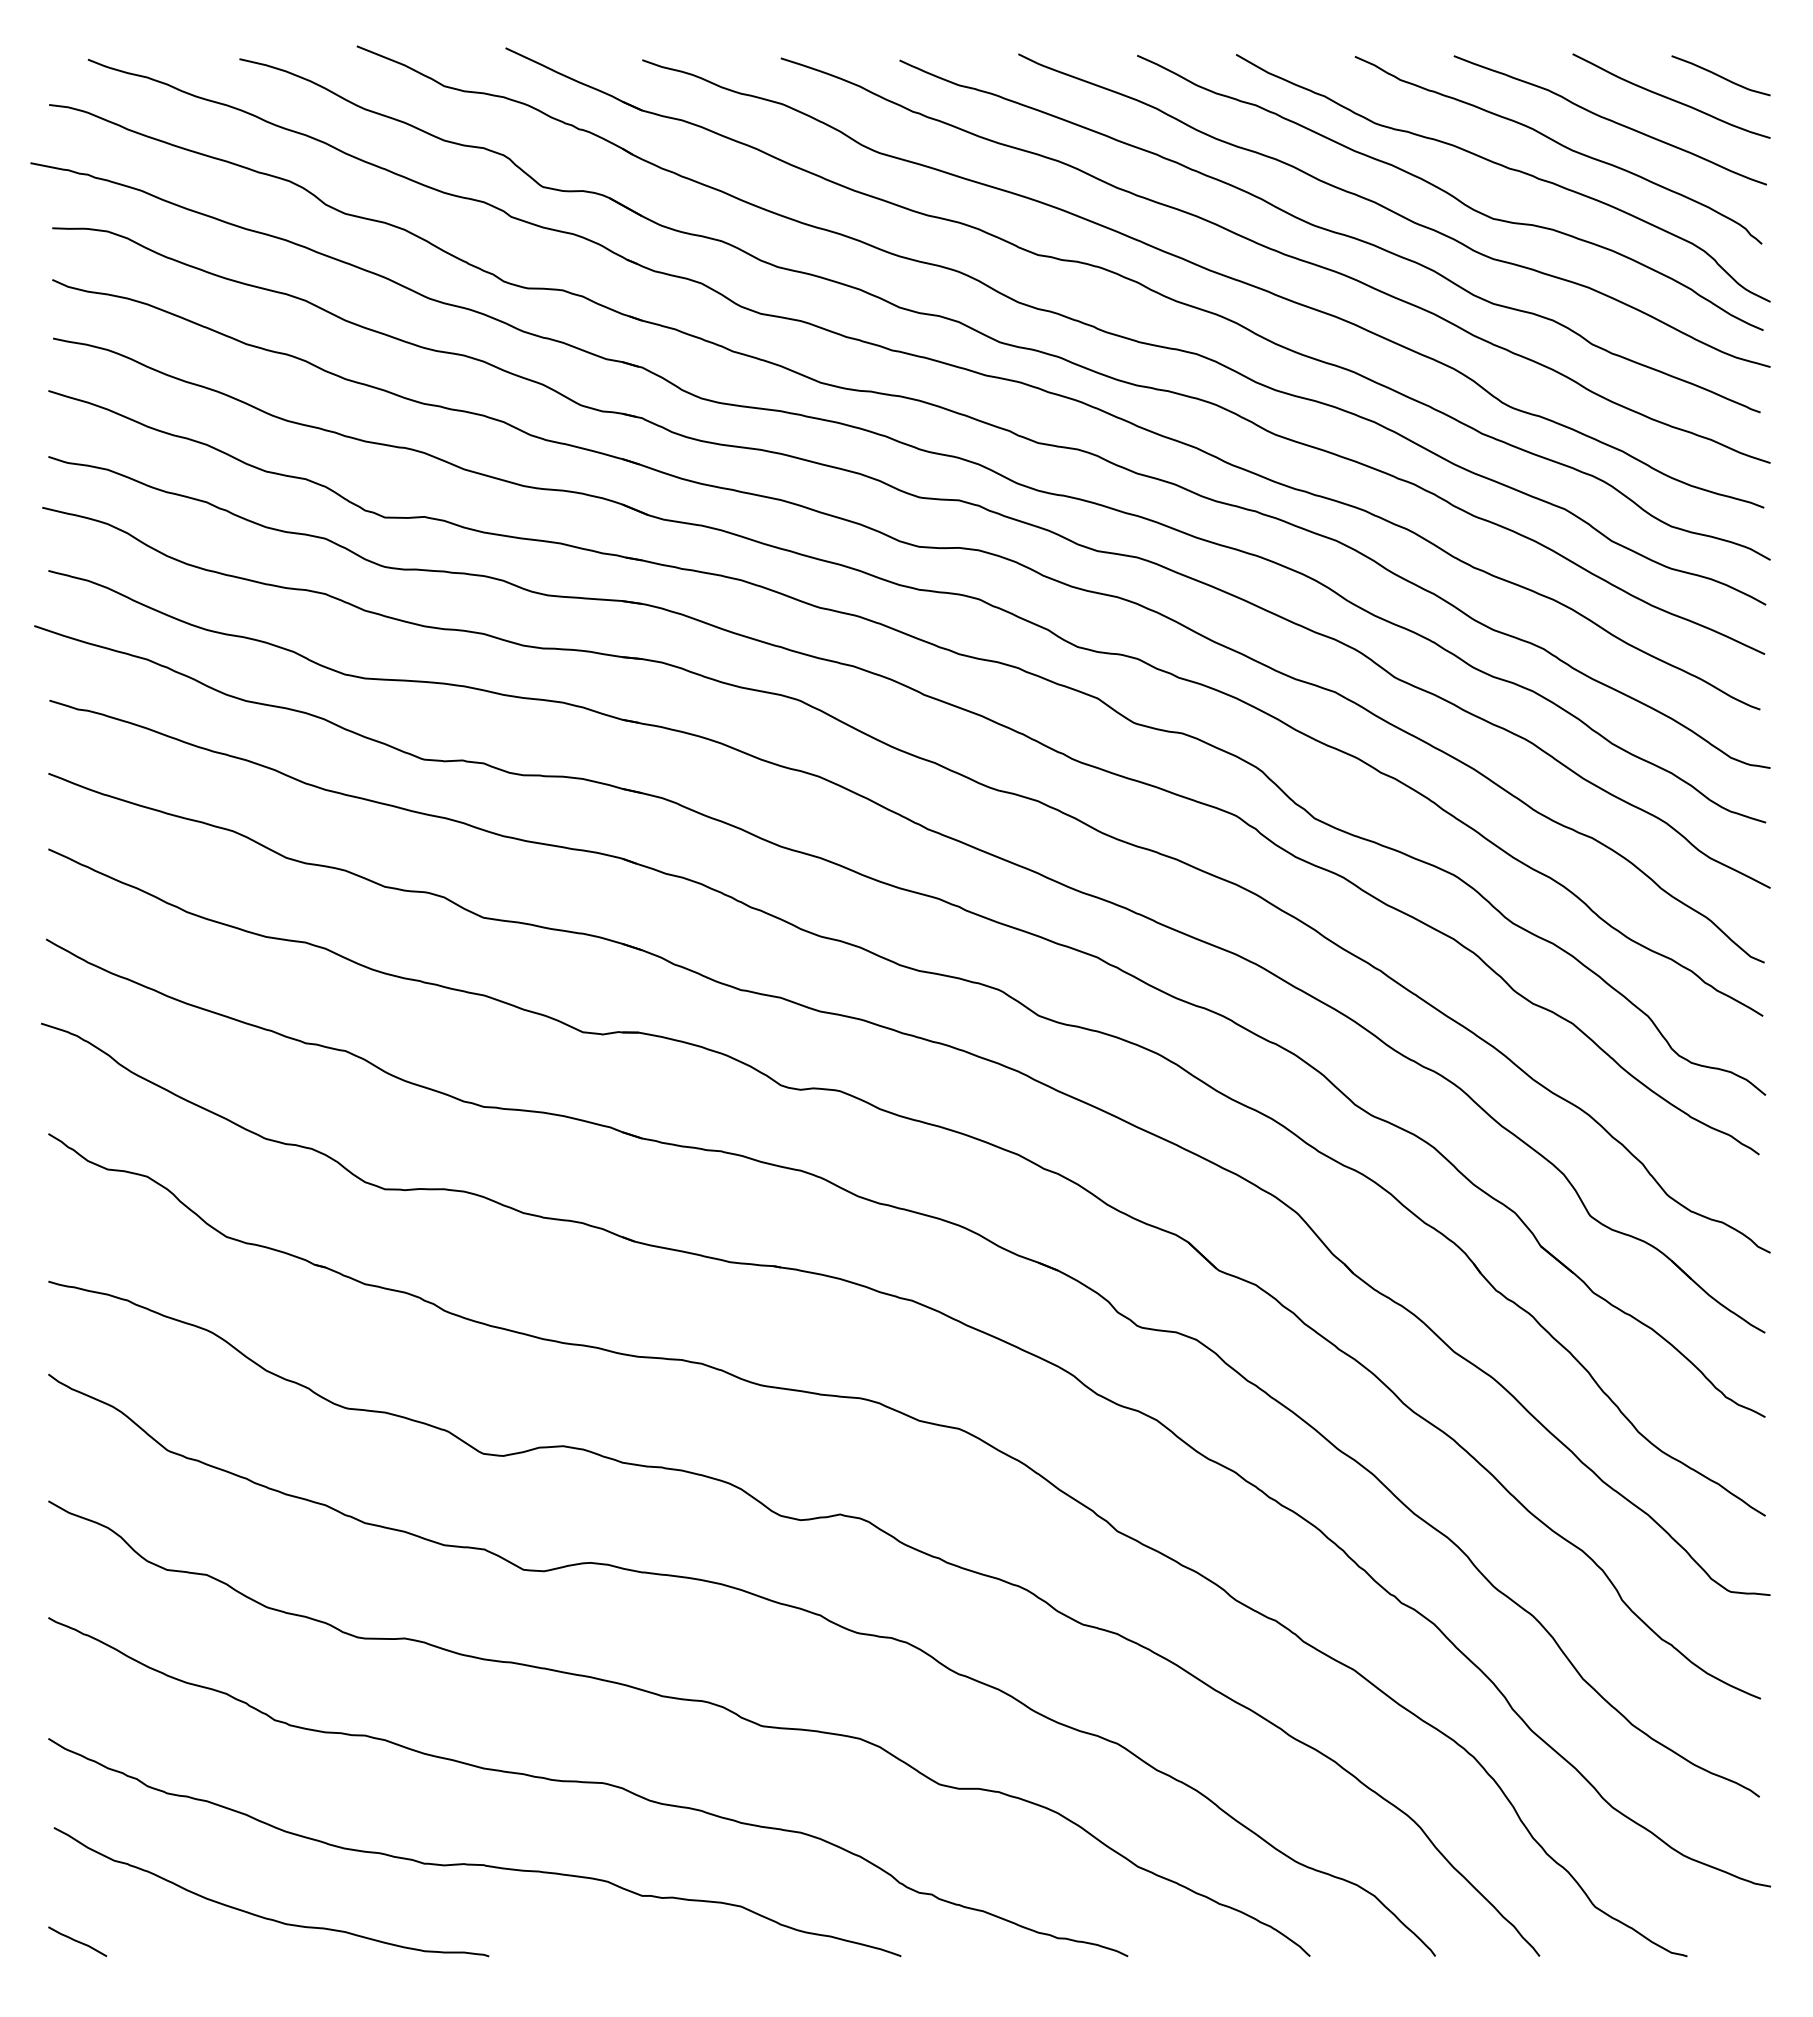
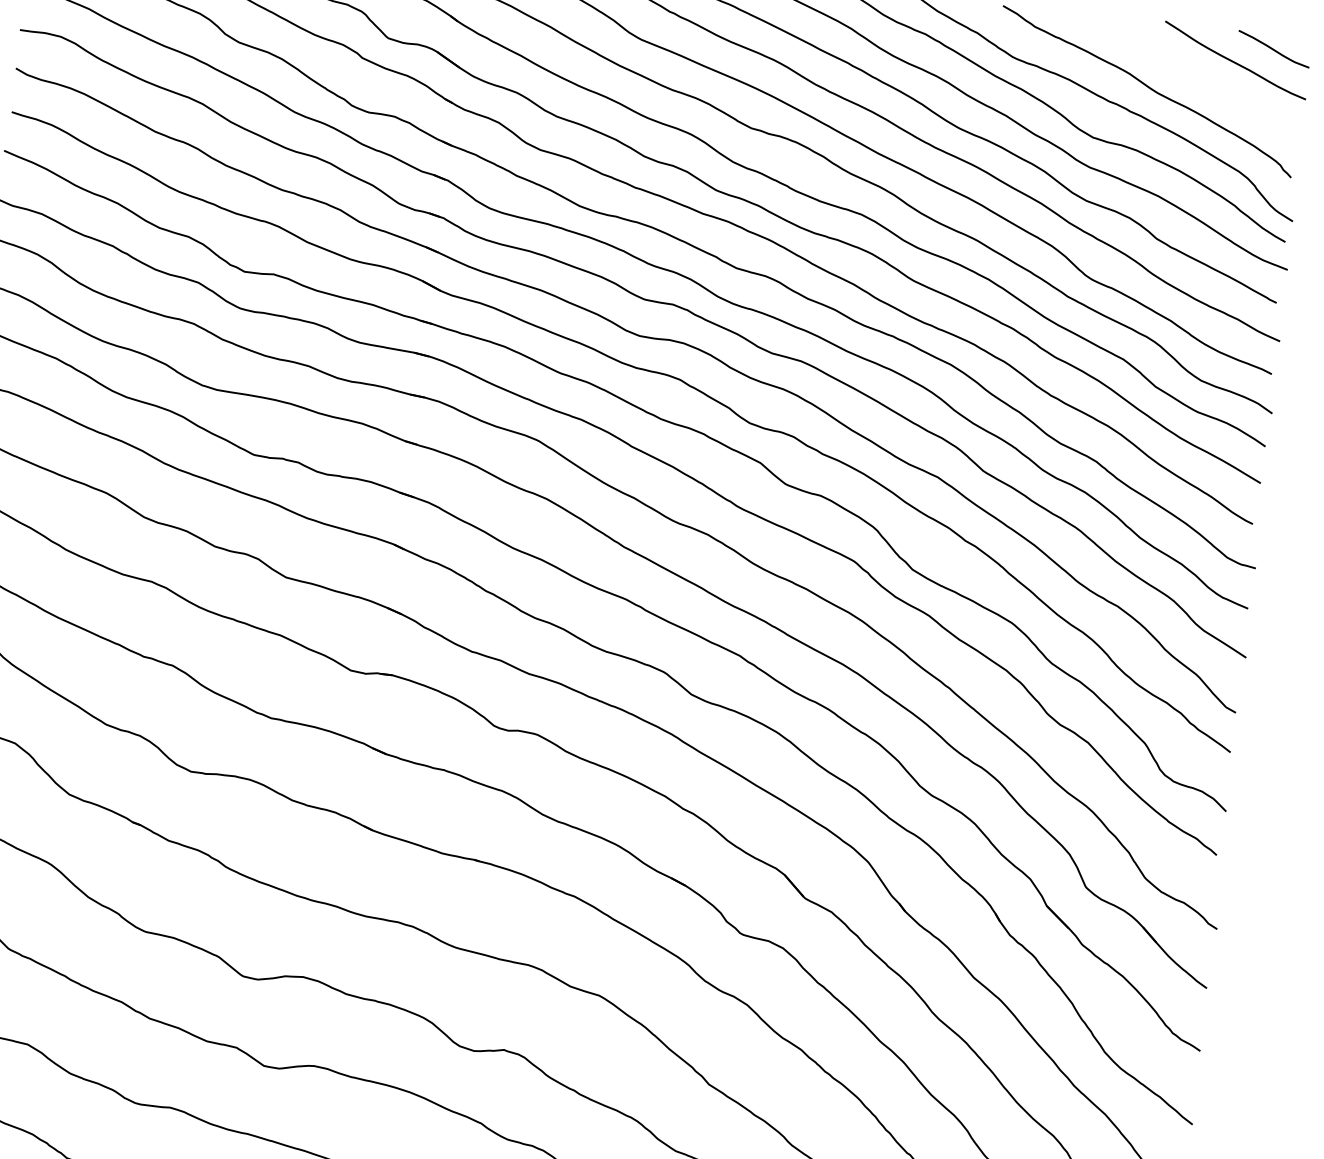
curve: (1609, 120) -> (1187, 73), removed

